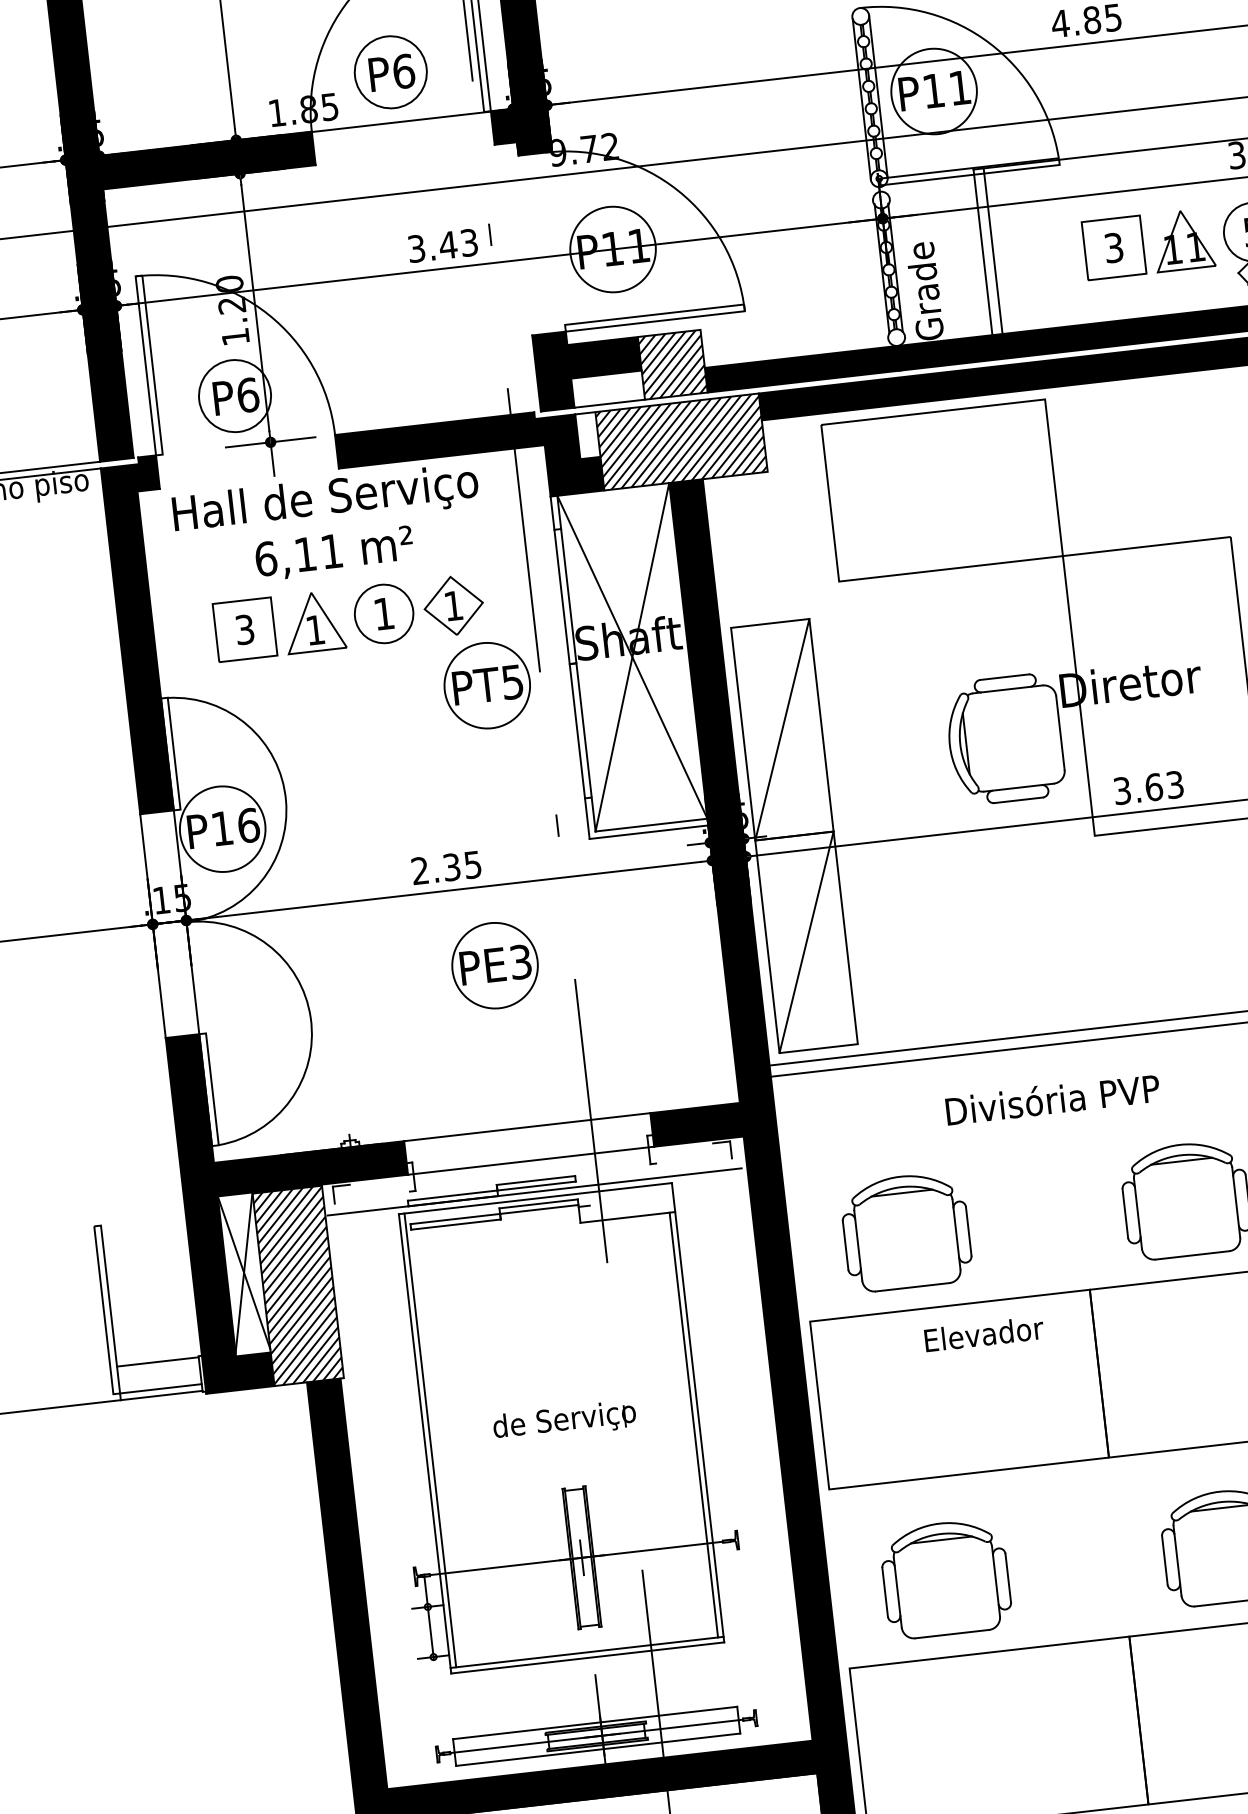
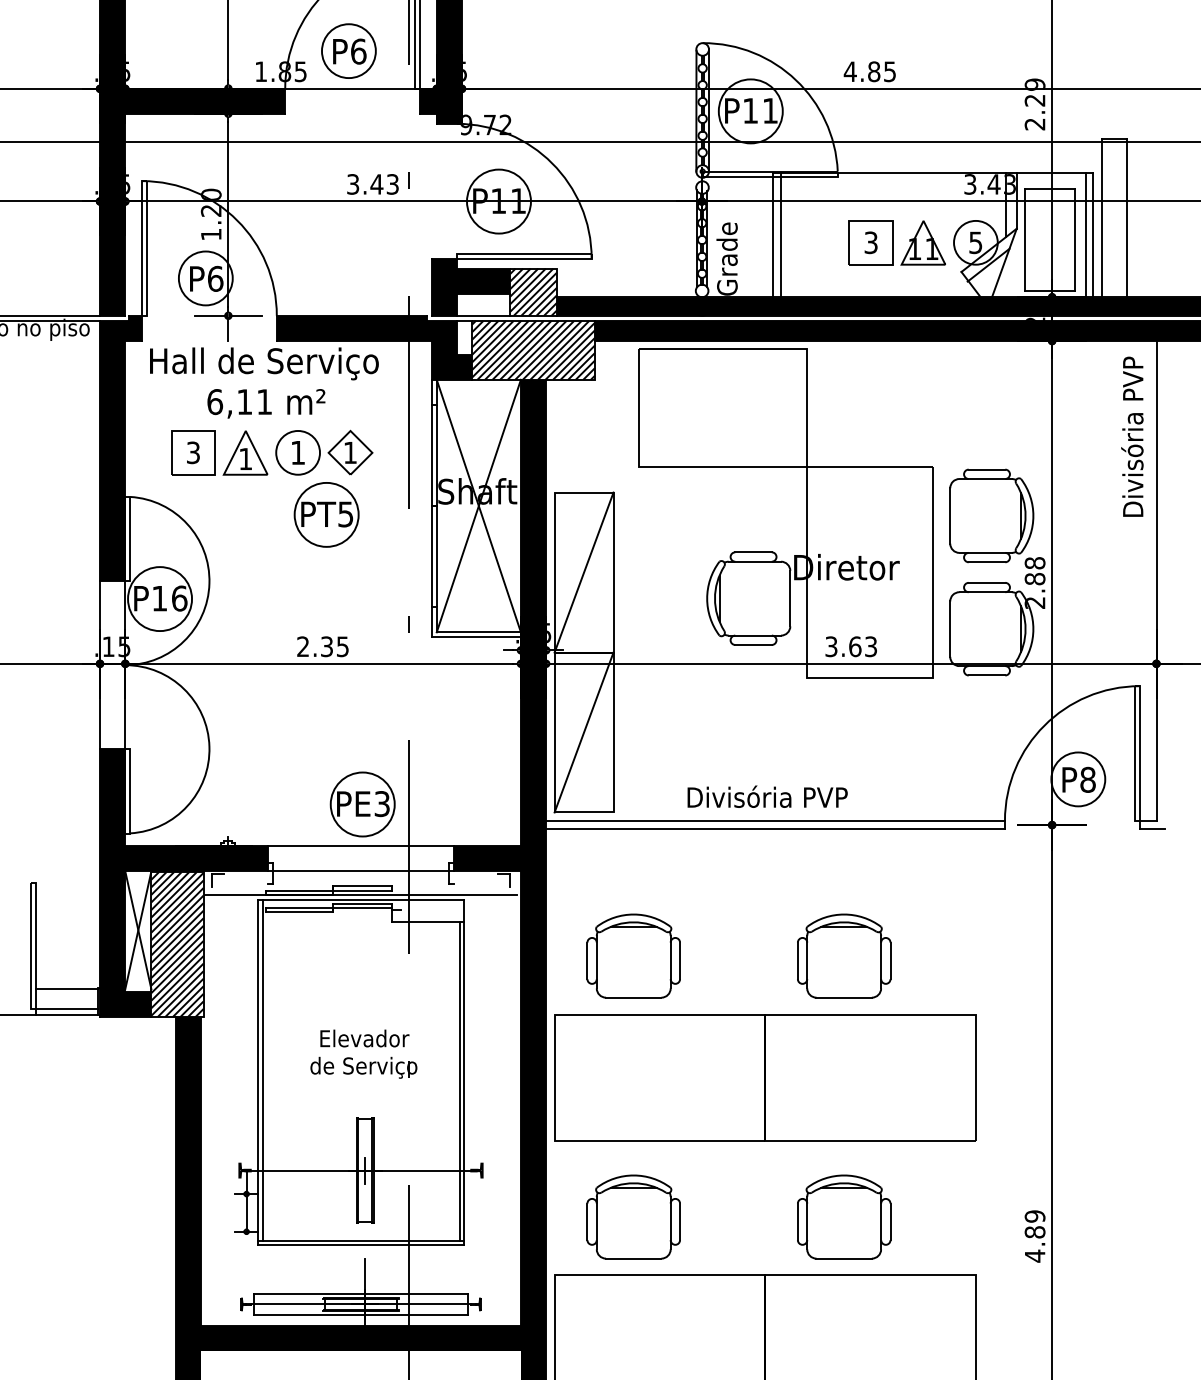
part: (487, 685) -> (326, 514), moved
part: (494, 965) -> (362, 804), moved
text: (1052, 1098) -> (767, 796), moved
text: (983, 1334) -> (364, 1038), moved

